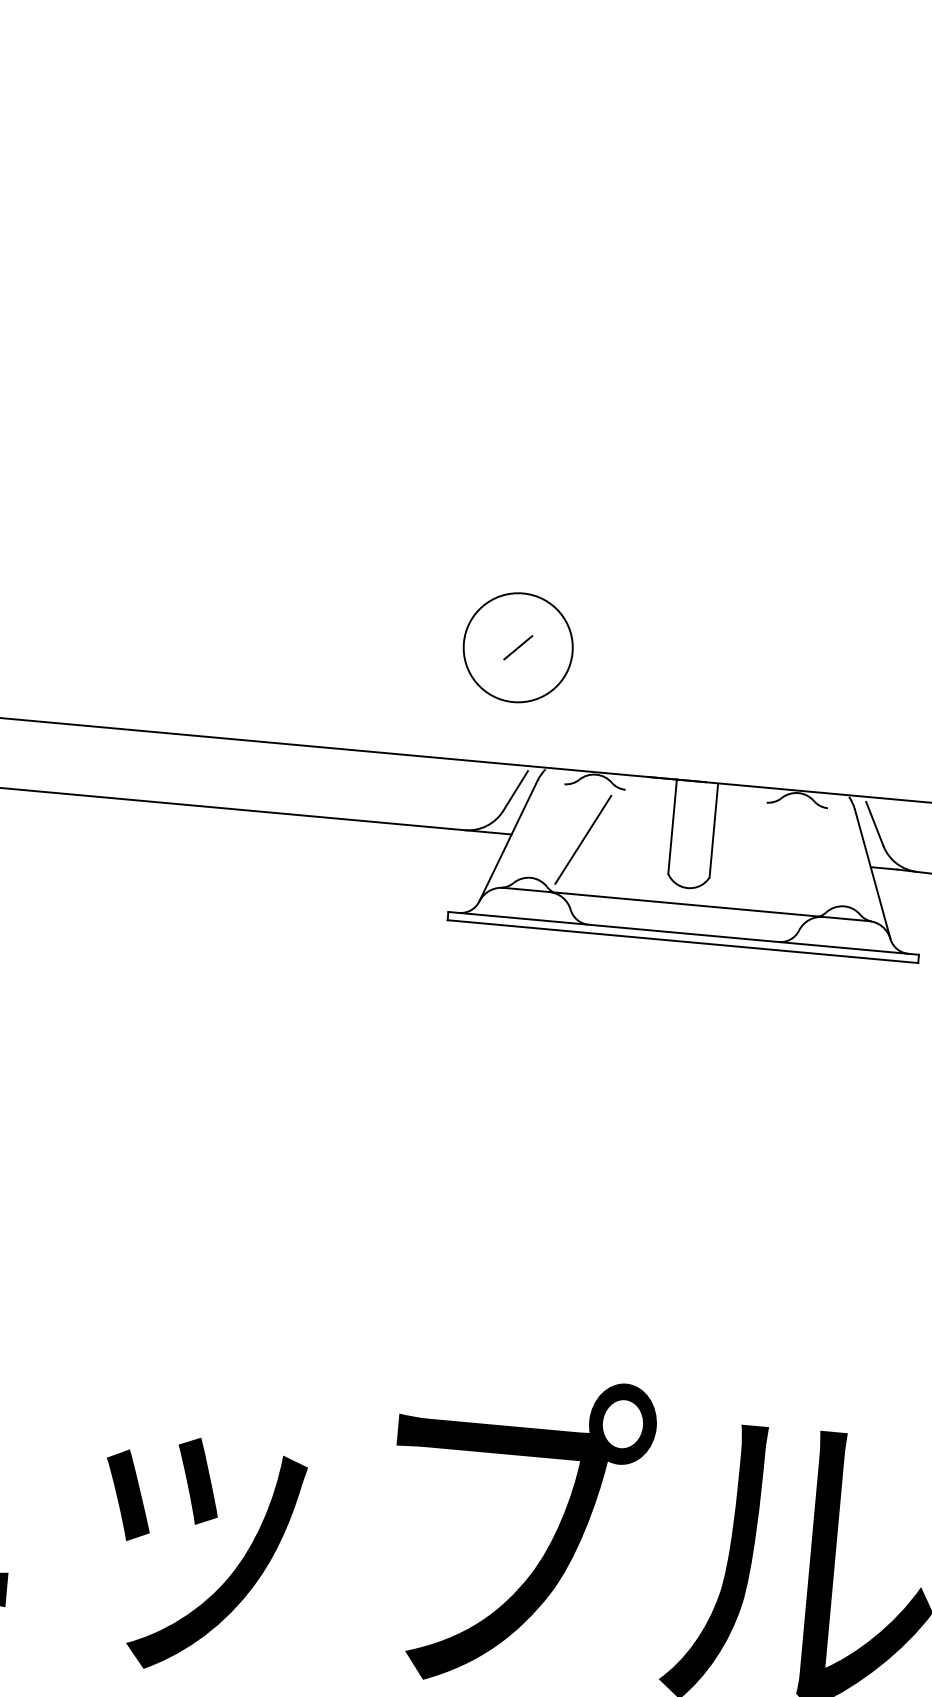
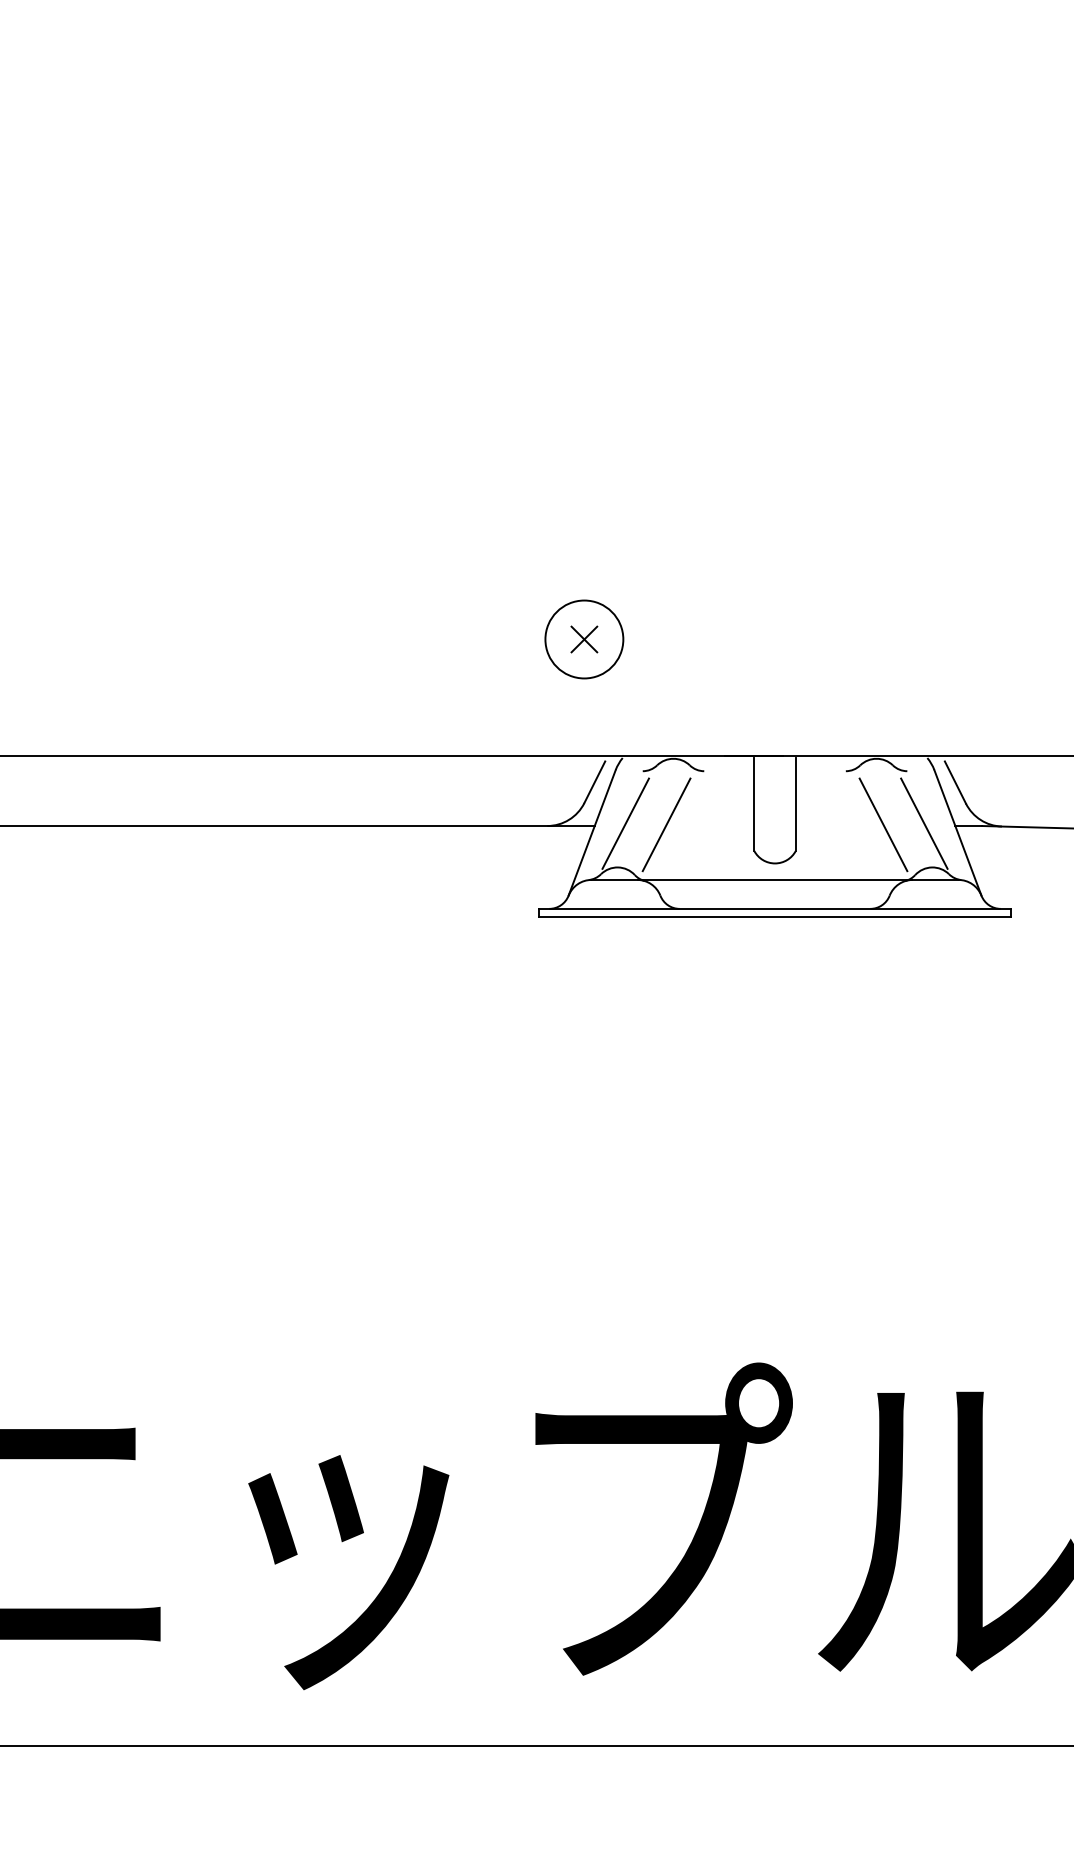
circle: (518, 647) -> (584, 639), size x0.71
line: (518, 647) -> (584, 639), added
line: (542, 834) -> (625, 823), added
line: (799, 859) -> (883, 824), added
line: (840, 861) -> (924, 823), added

